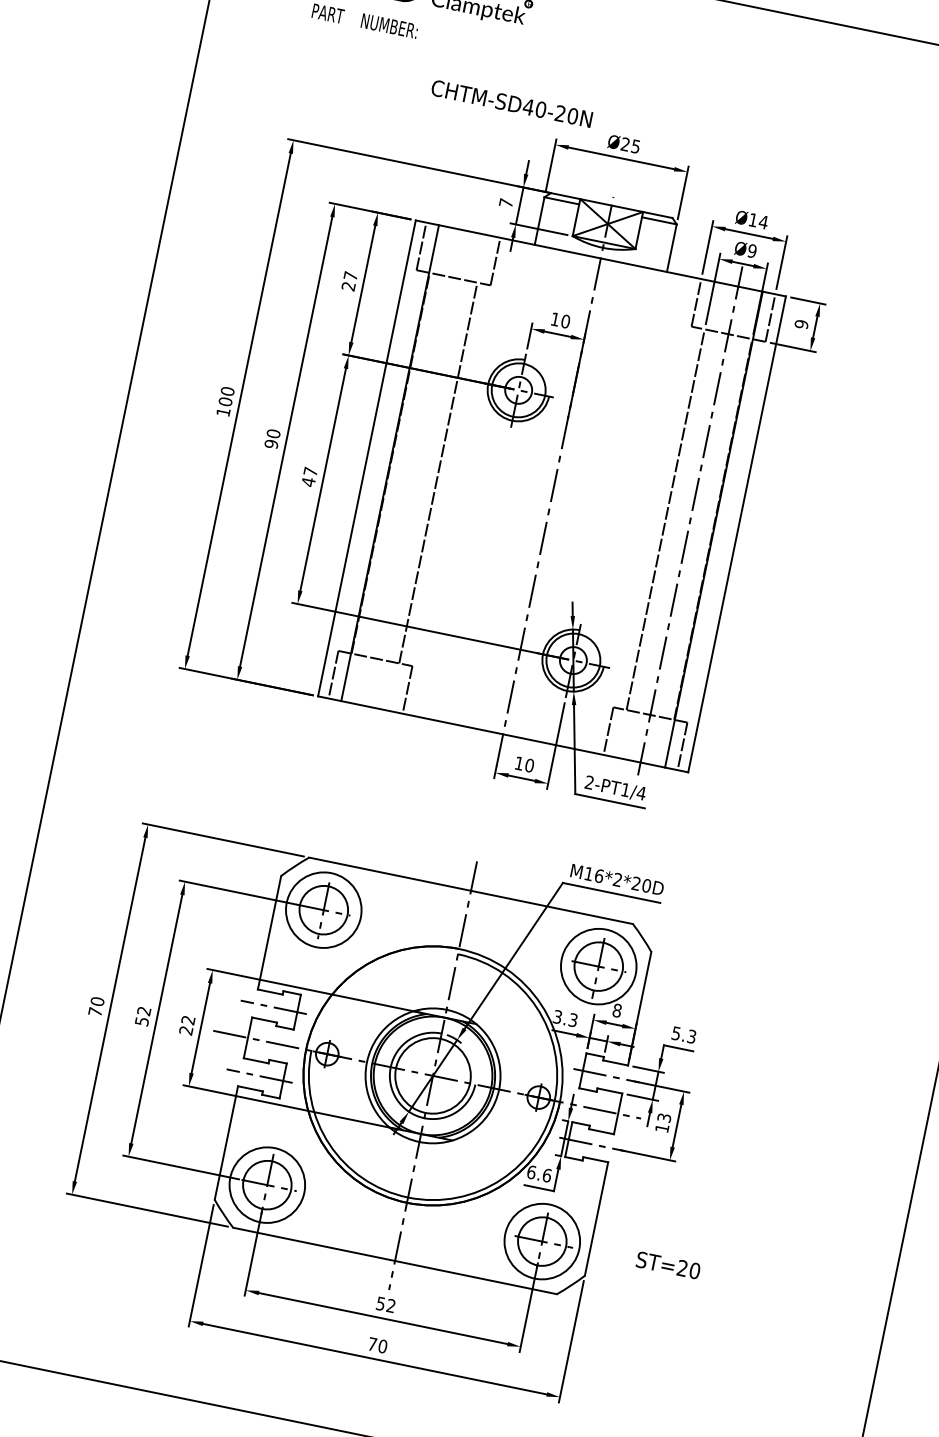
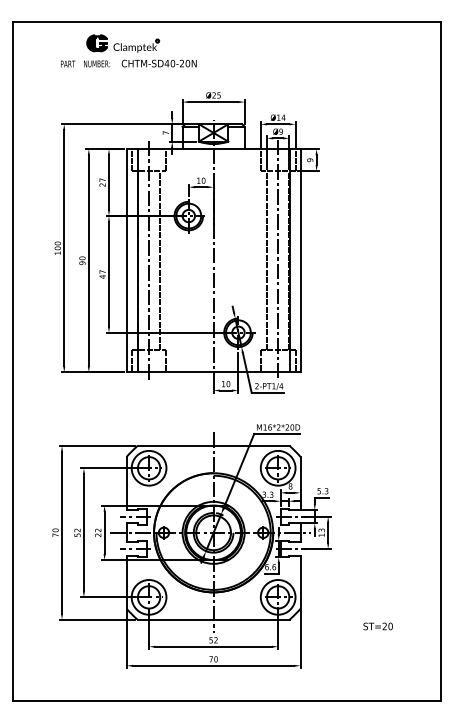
text: (510, 103) -> (158, 63), moved
line: (416, 463) -> (149, 258), added
text: (666, 1265) -> (377, 626), moved

